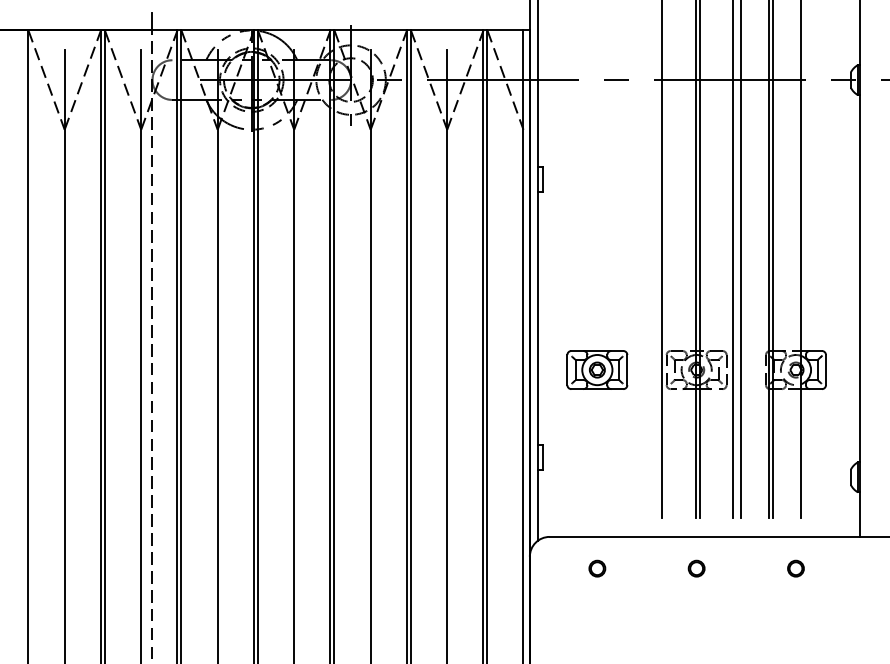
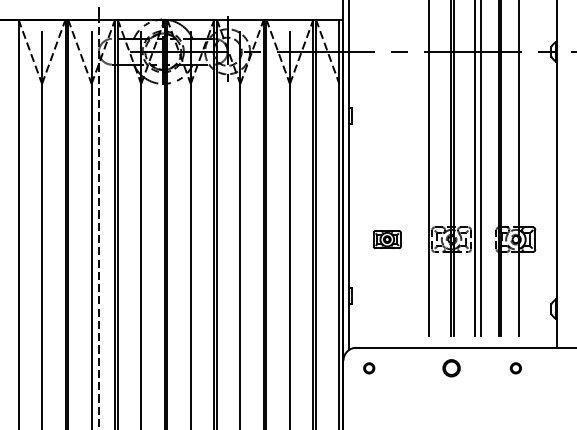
part: (597, 369) -> (387, 239), size x0.7
part: (597, 568) -> (369, 368), moved
part: (696, 568) -> (451, 368), size x1.6

